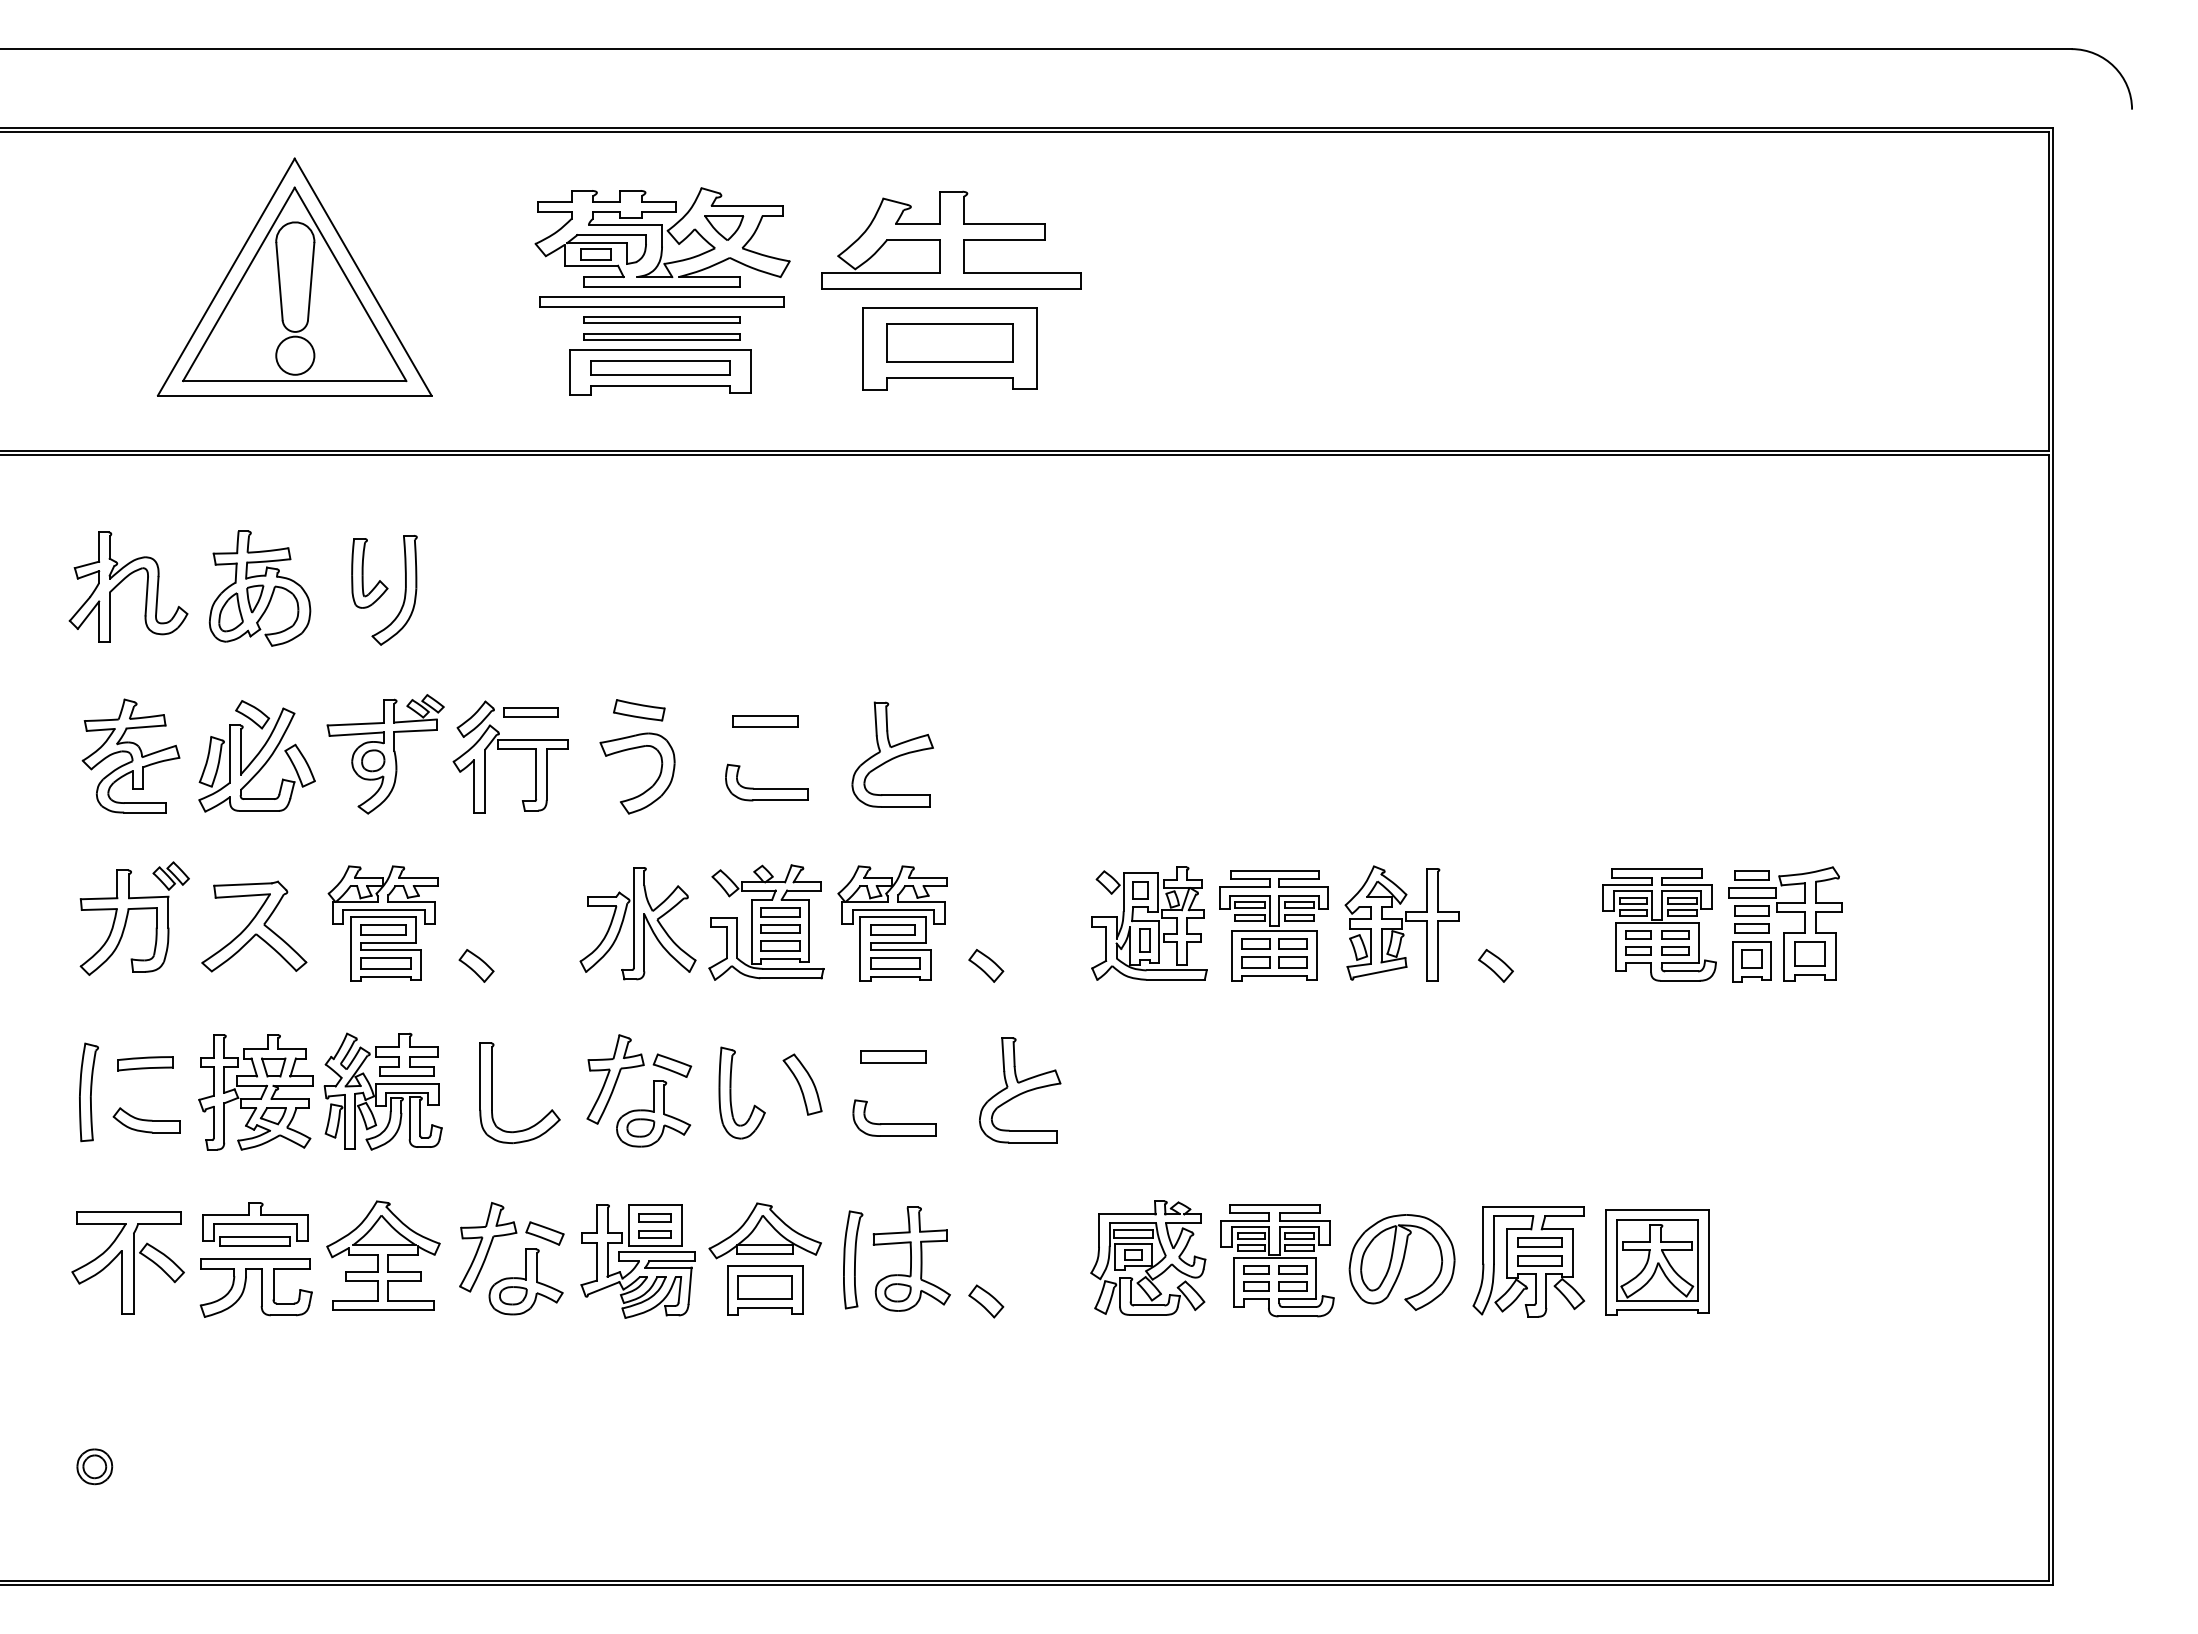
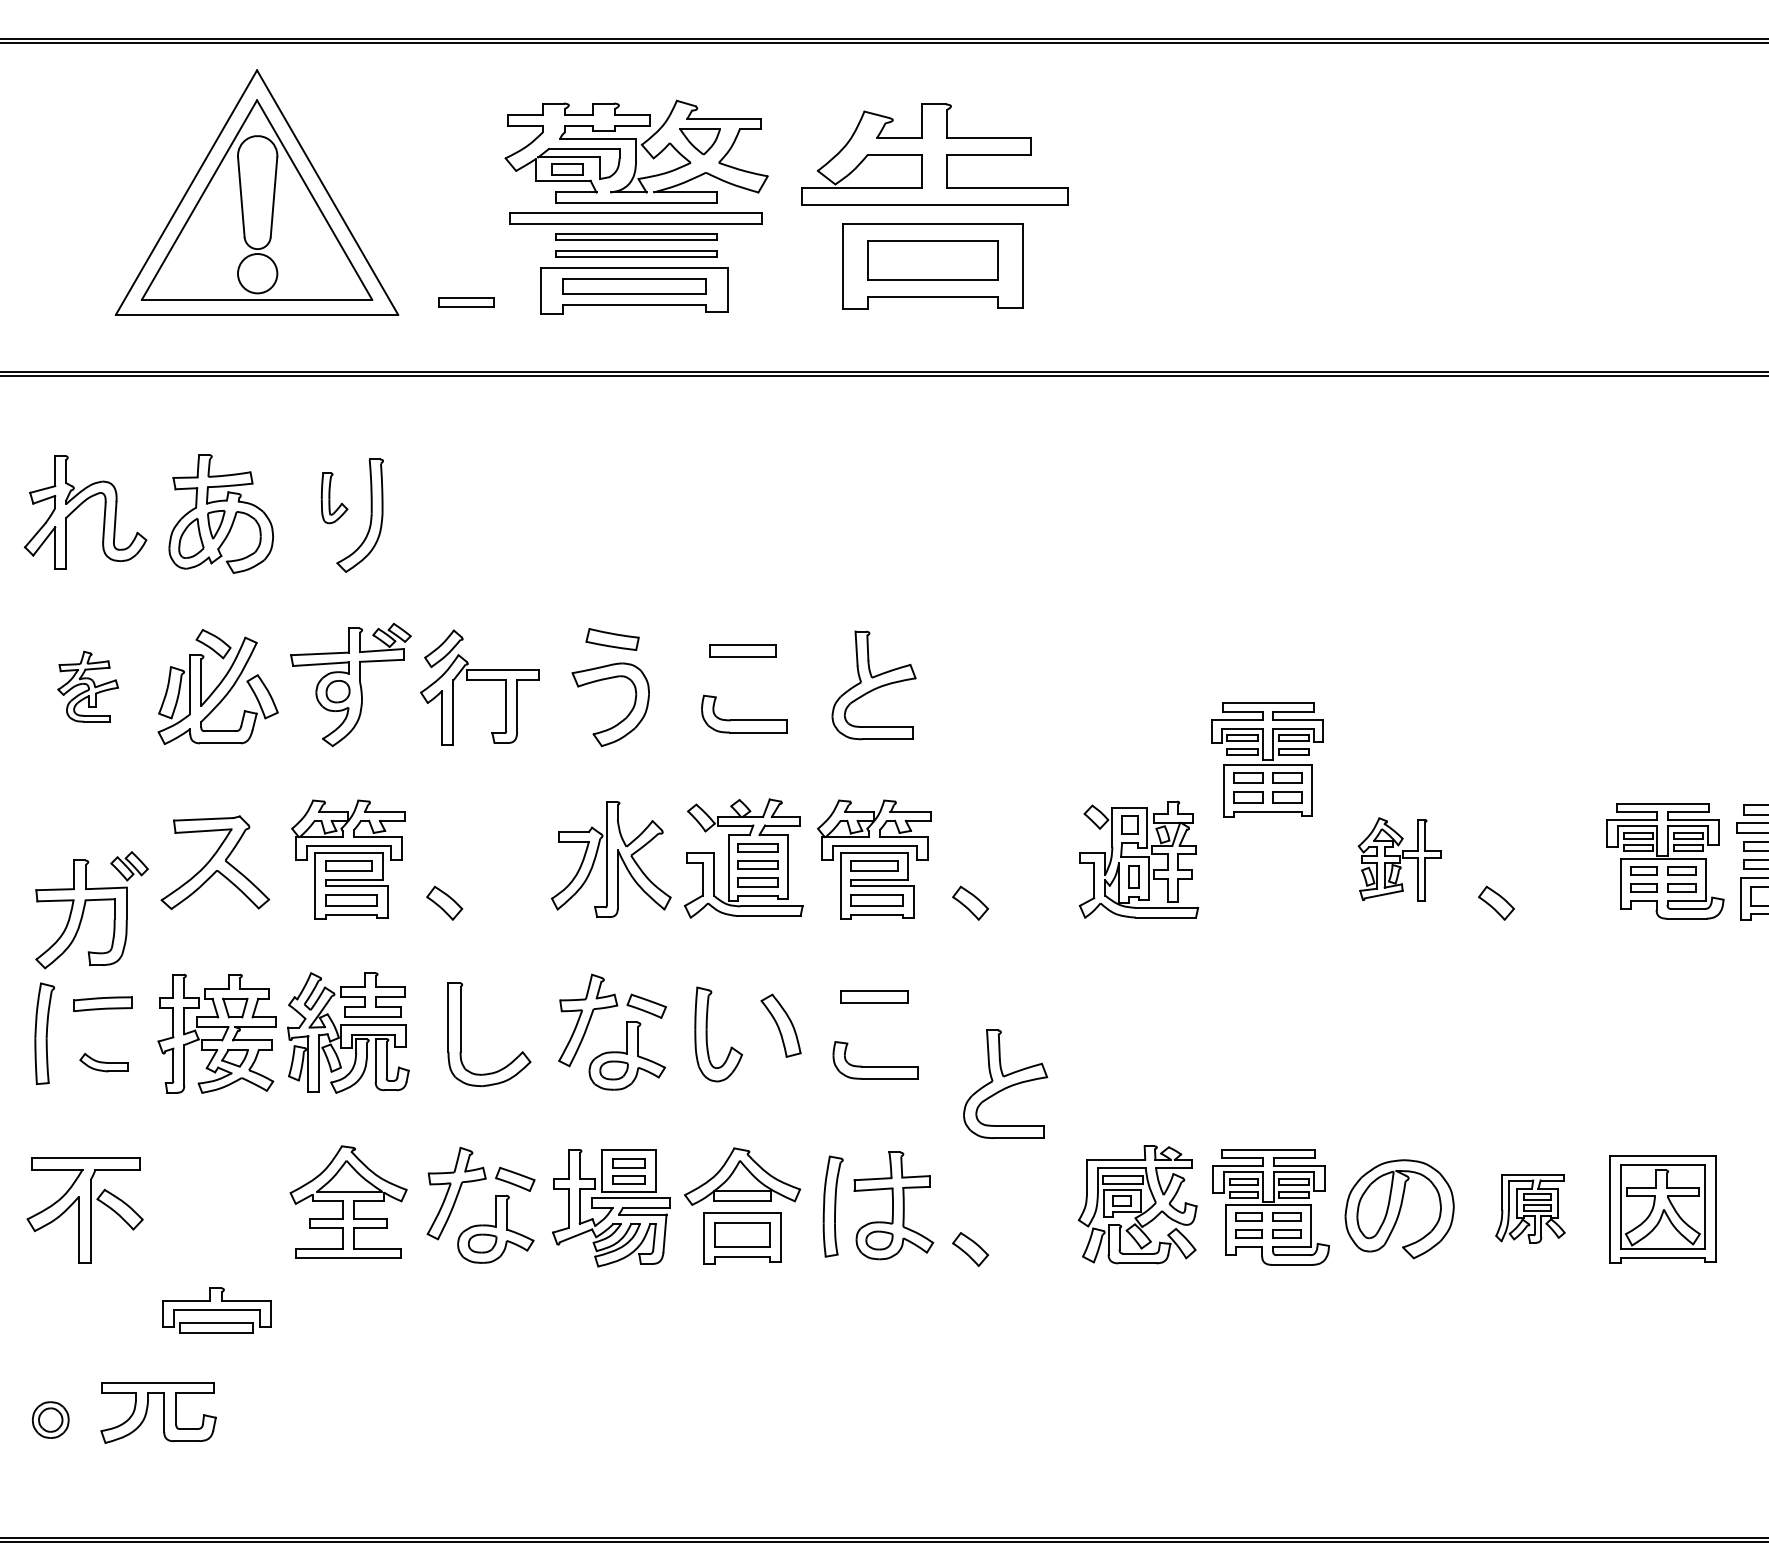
part: (369, 573) -> (334, 498), size x0.7
part: (530, 712) -> (466, 302), moved
part: (130, 755) -> (87, 686), size x0.6
part: (128, 915) -> (85, 906), moved
part: (1401, 923) -> (1399, 859), size x0.7
part: (1273, 925) -> (1266, 759), moved
part: (1020, 1090) -> (1005, 1084), moved
part: (146, 1120) -> (104, 1062), size x0.7
part: (255, 1224) -> (216, 1310), moved
part: (1528, 1261) -> (1530, 1208), size x0.6
part: (255, 1287) -> (157, 1412), moved

